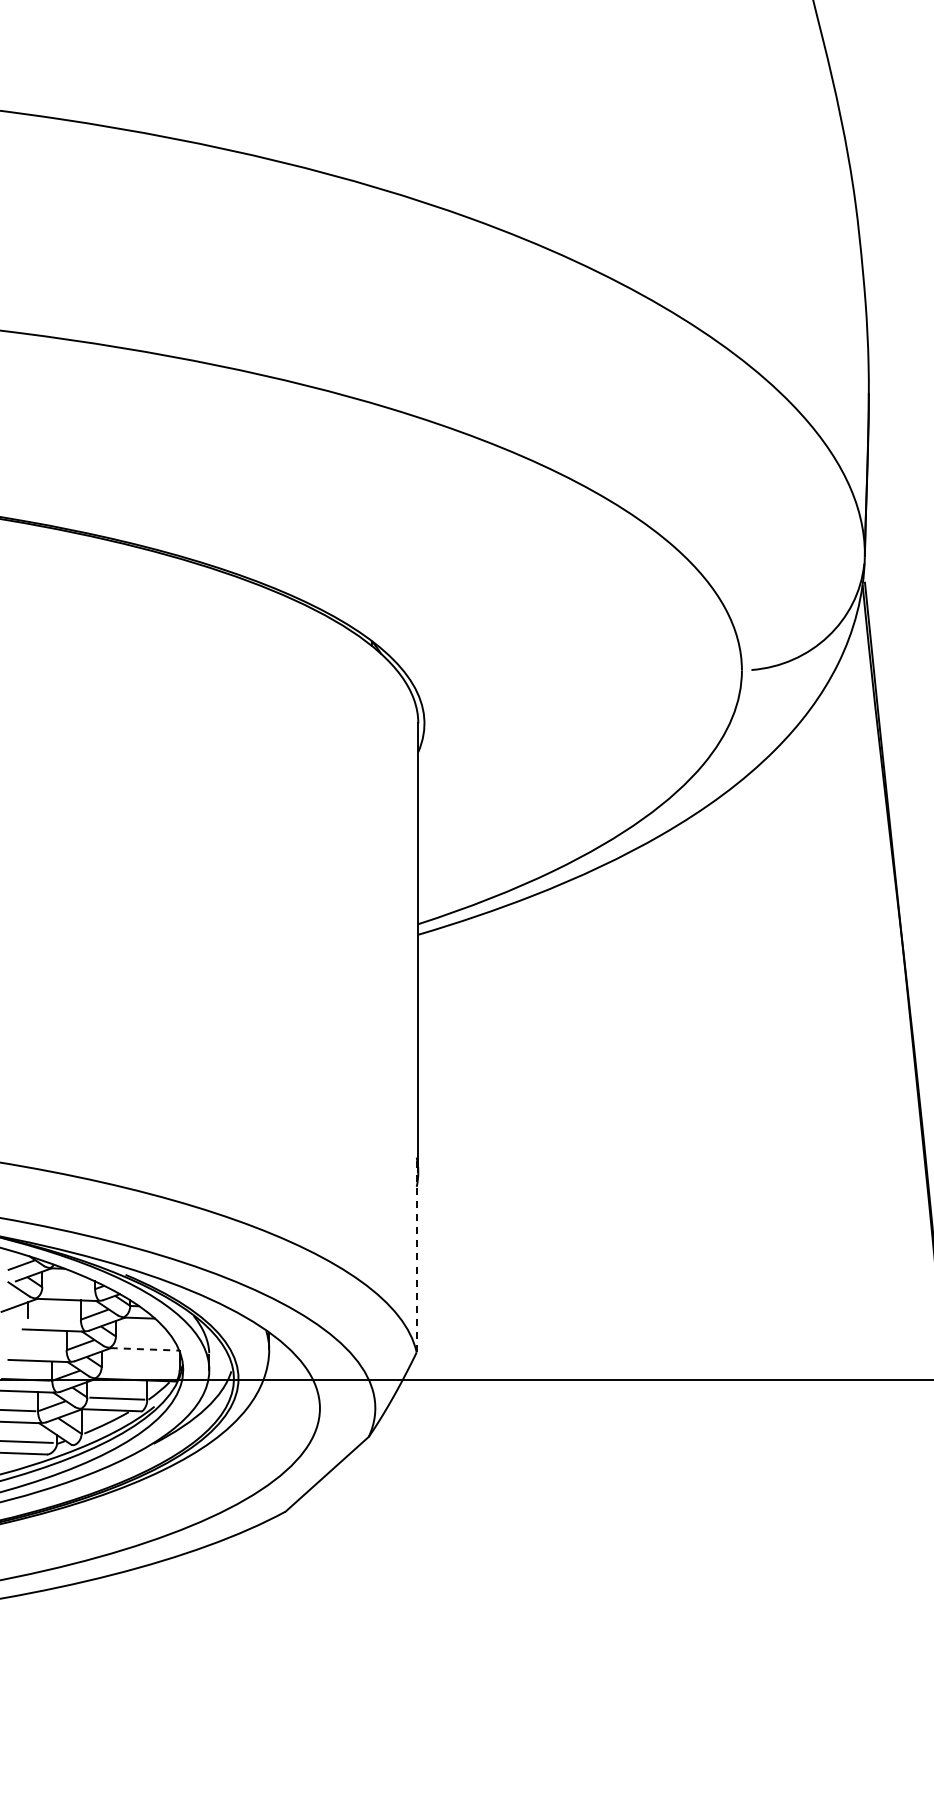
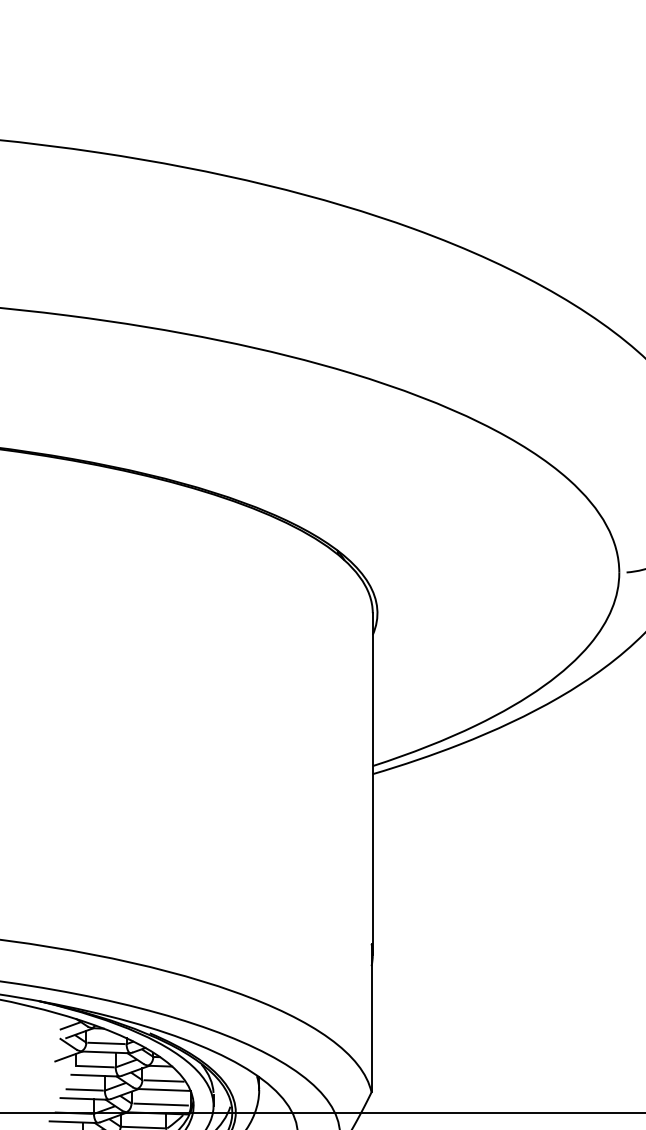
line: (416, 1254) -> (371, 1017), dashed -> solid
line: (68, 1288) -> (106, 1043), added
line: (54, 1318) -> (95, 1066), added
line: (143, 1337) -> (163, 1080), added
line: (39, 1349) -> (84, 1090), added
line: (145, 1349) -> (164, 1090), dashed -> solid
line: (140, 1368) -> (161, 1104), added

